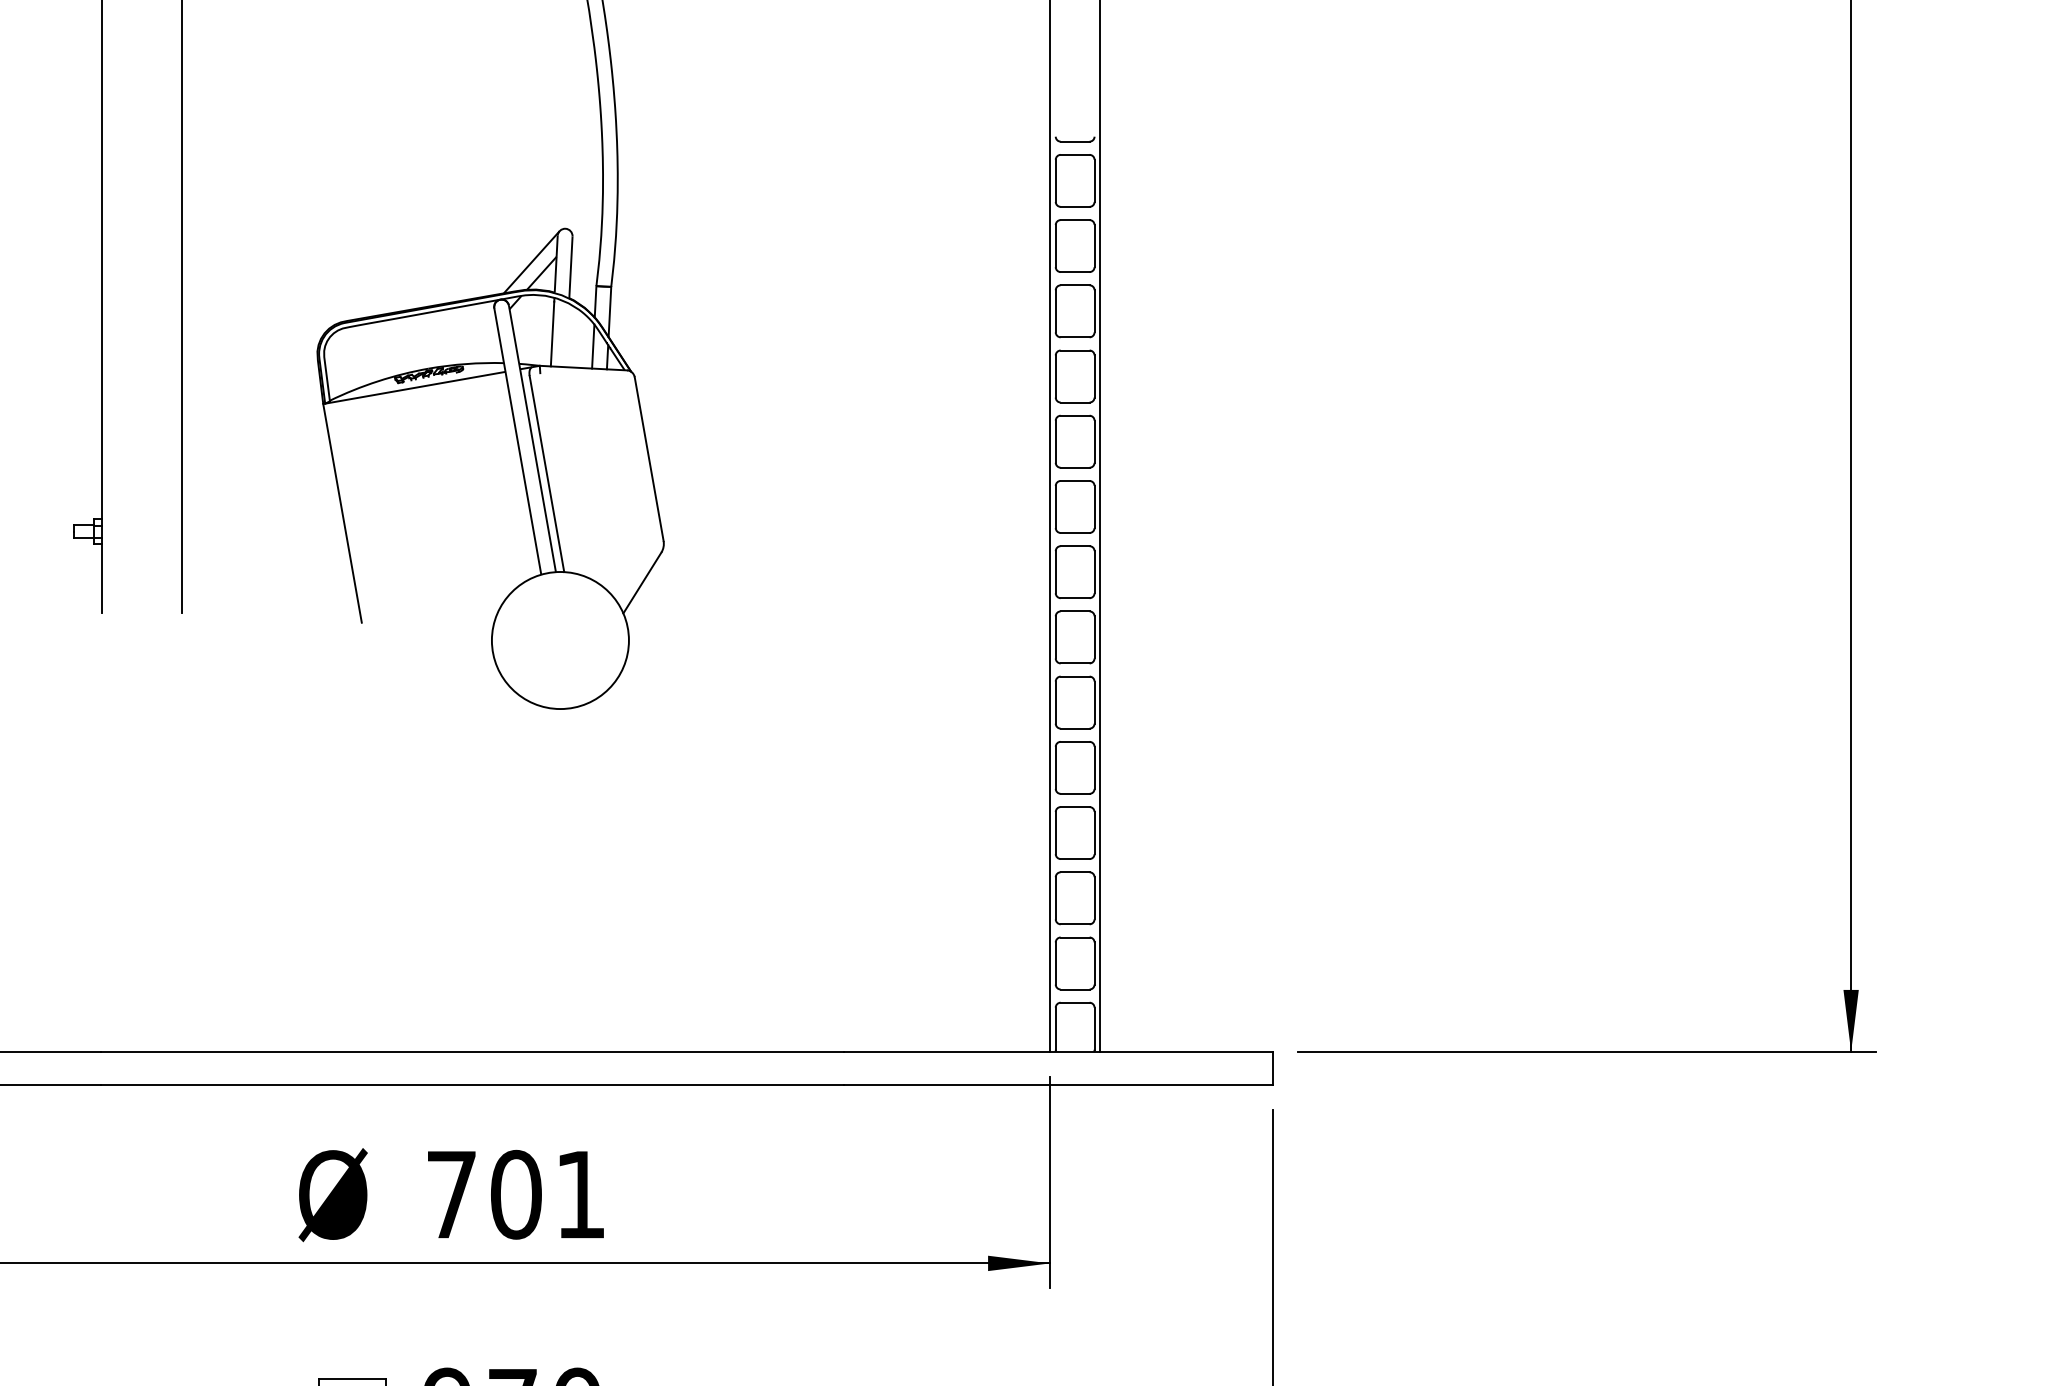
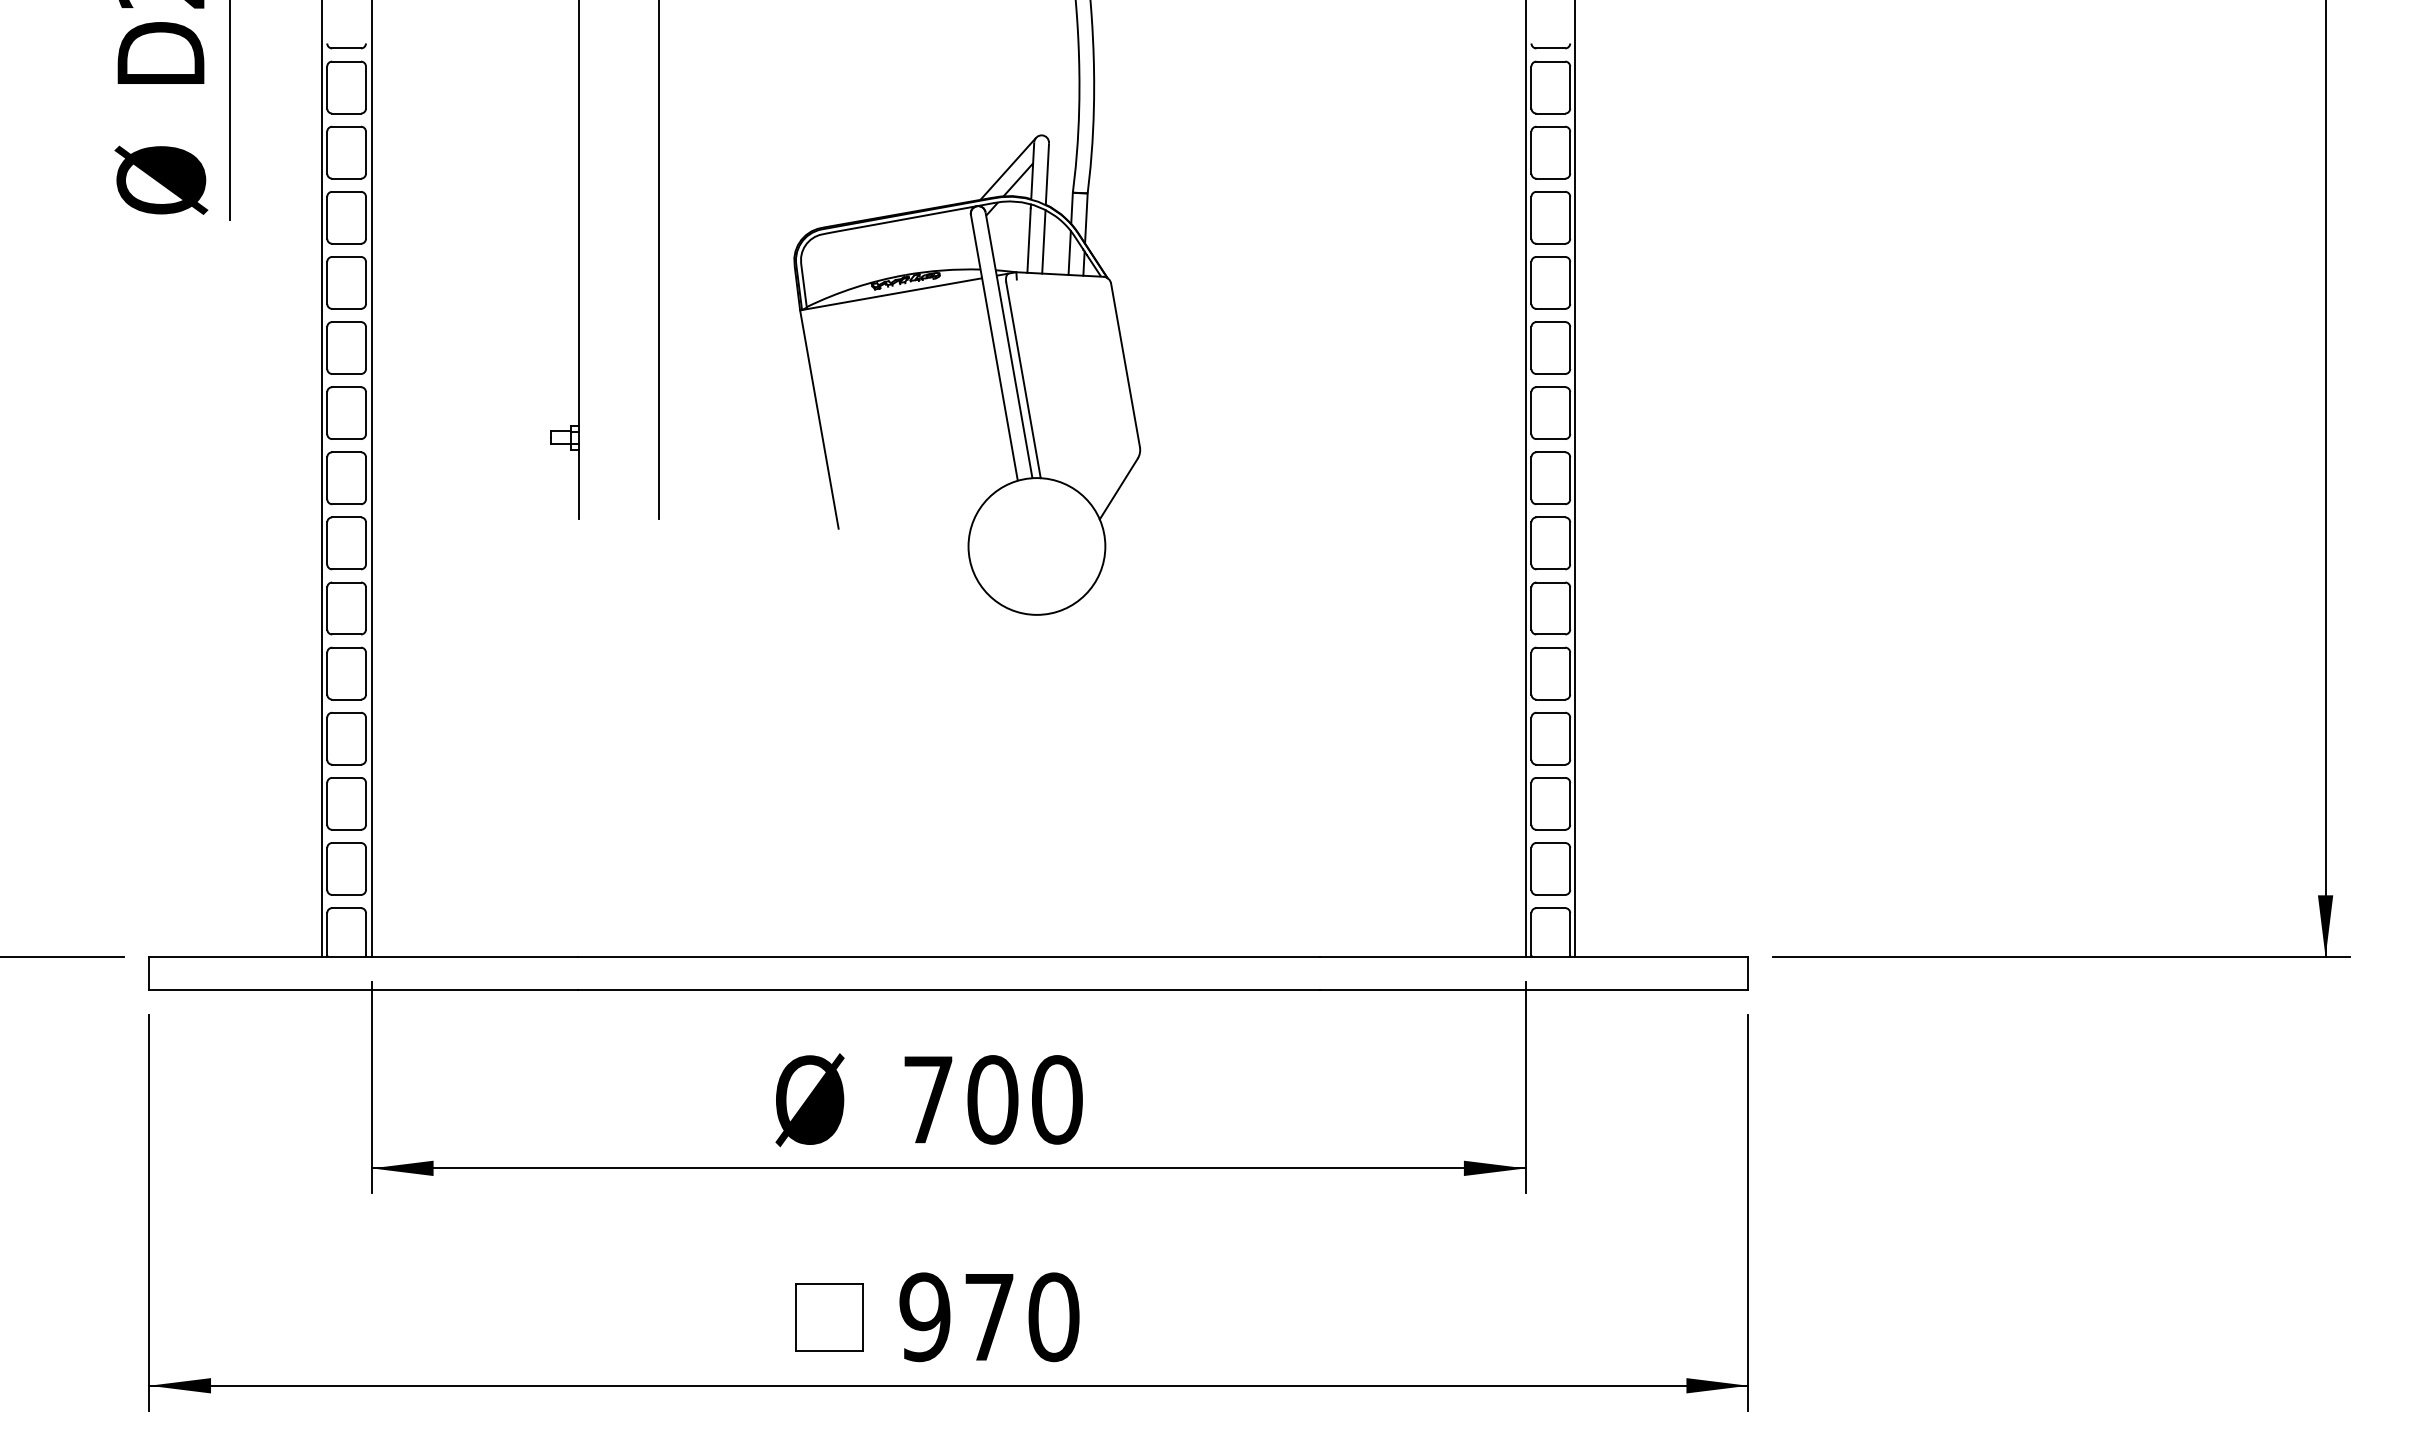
line: (567, 335) -> (1043, 241), added
text: (581, 1194) -> (1057, 1099), 701 -> 700

